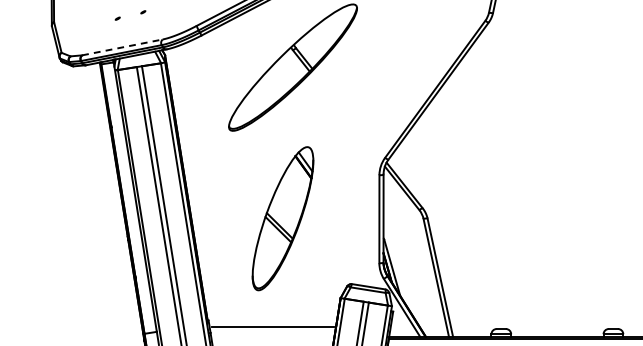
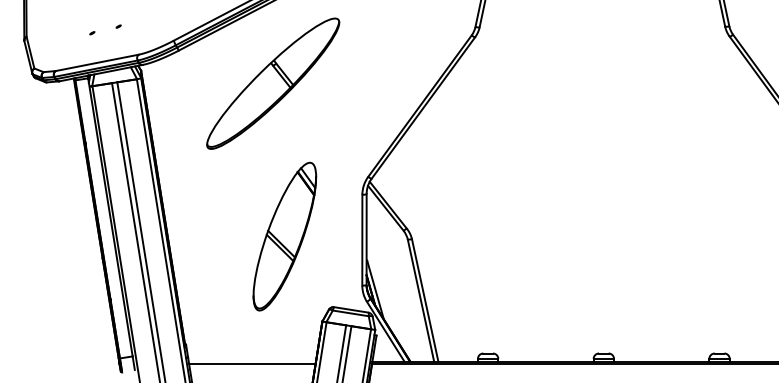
line: (122, 47) -> (97, 62), dashed -> solid
part: (282, 218) -> (284, 236), moved
line: (272, 327) -> (252, 363), moved

